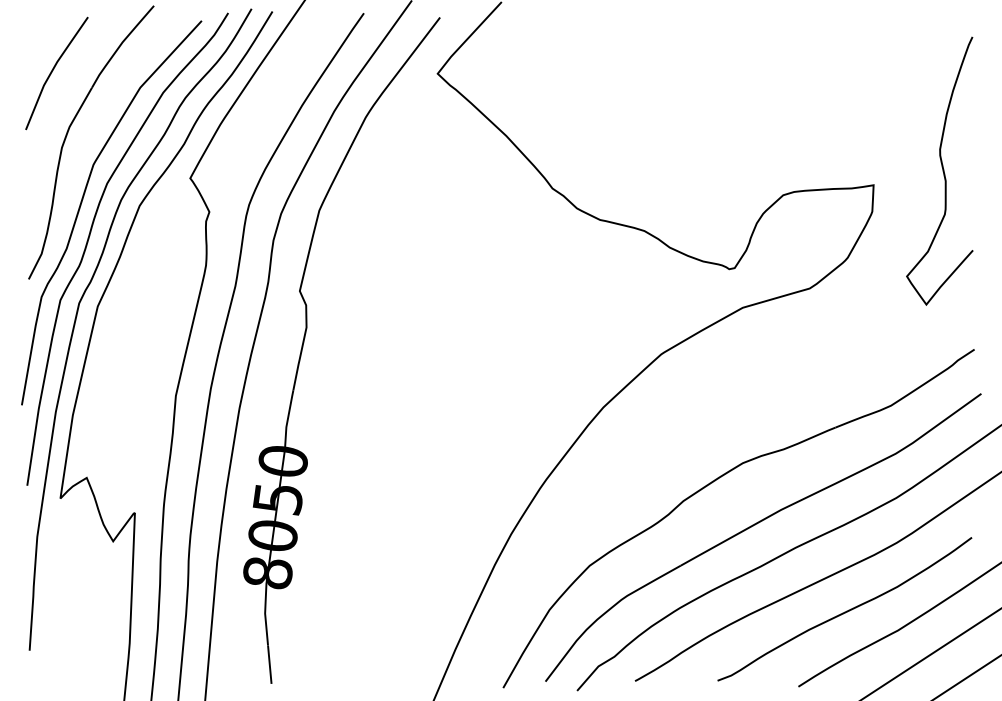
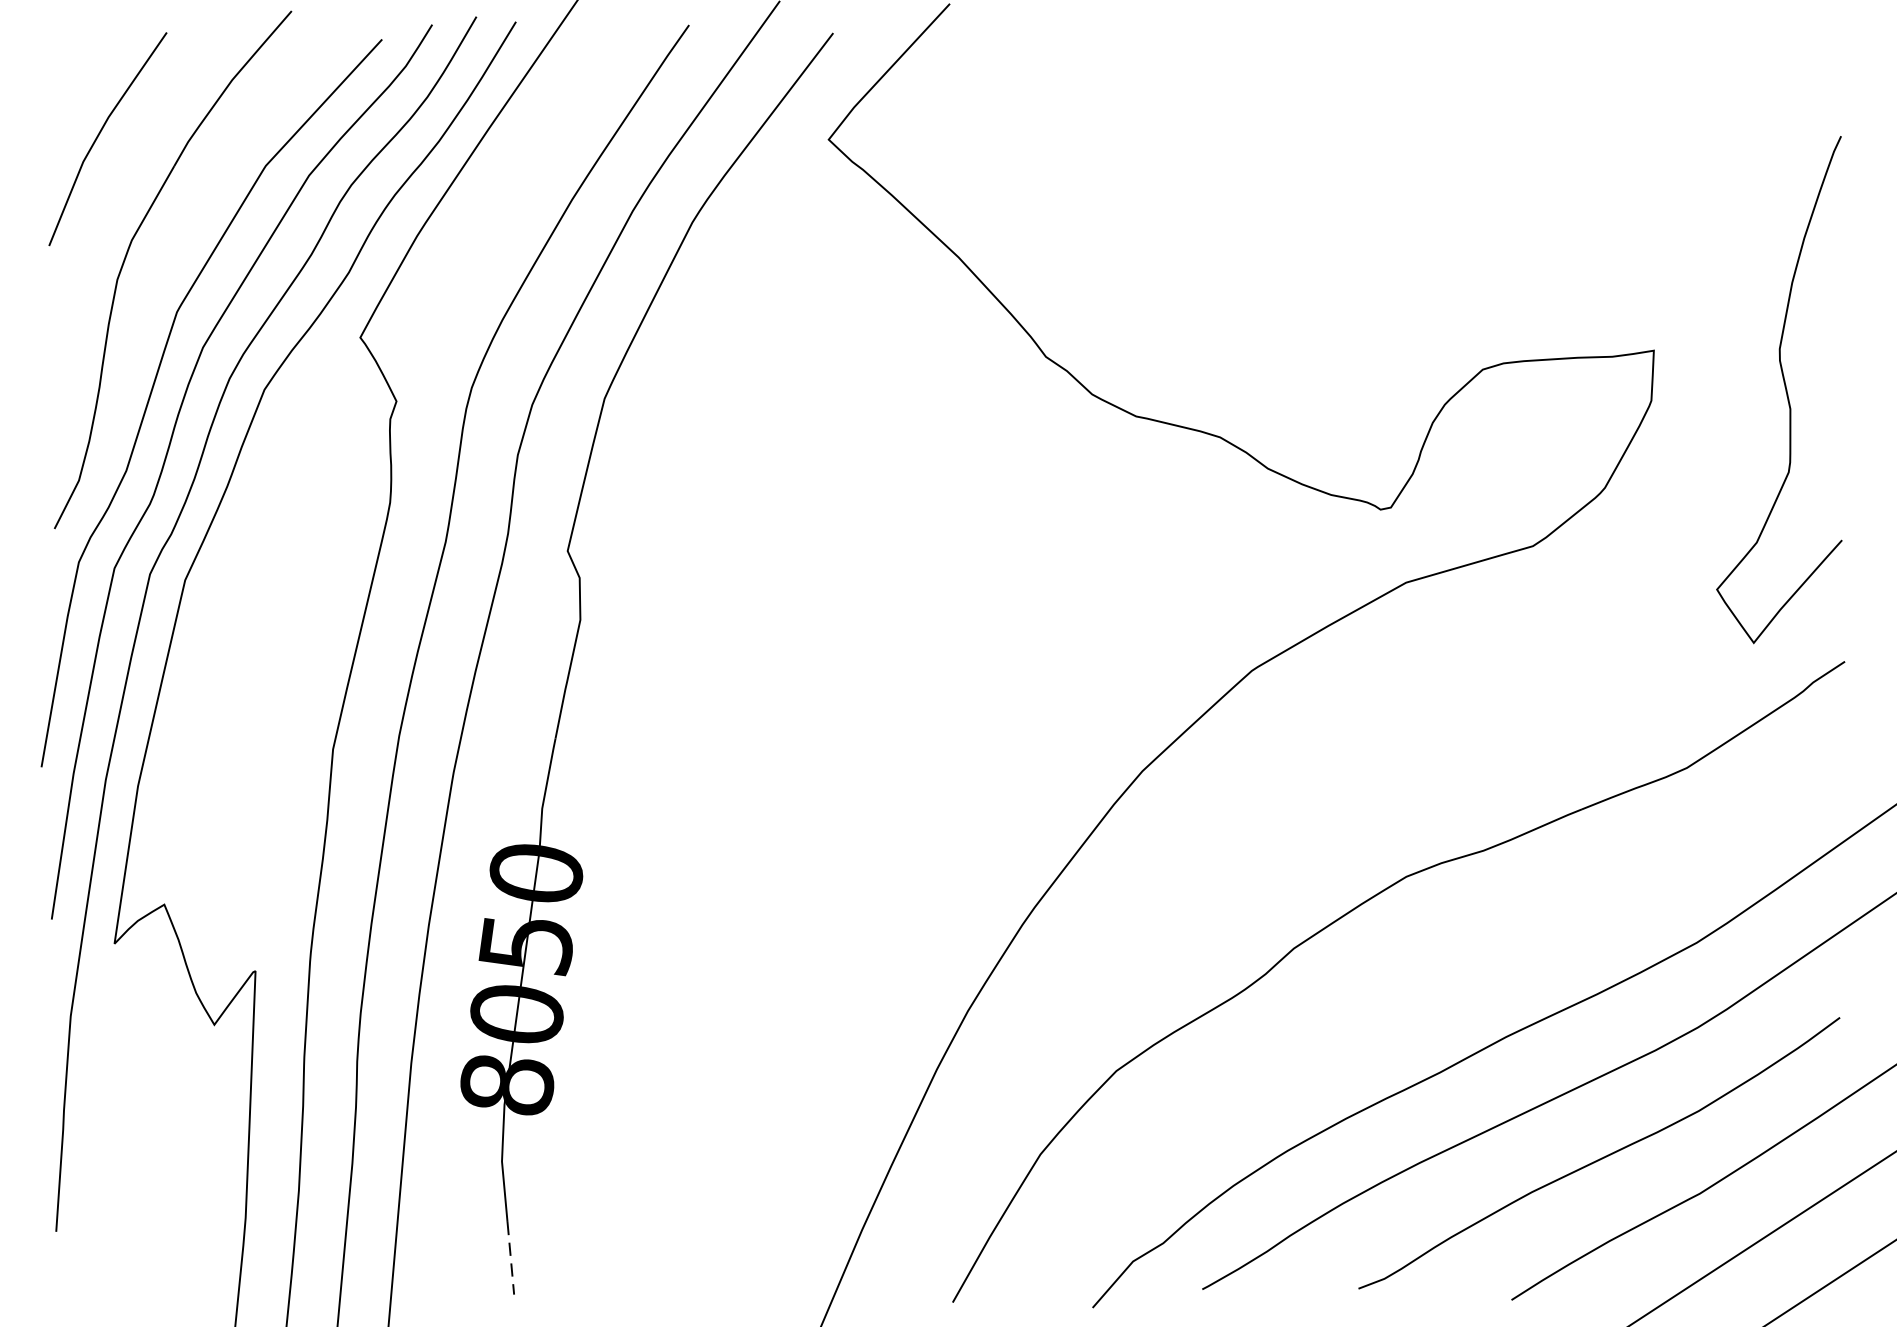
curve: (942, 170) -> (1784, 389), moved
part: (757, 524) -> (1434, 992), removed
line: (269, 665) -> (510, 1259), solid -> dashed

